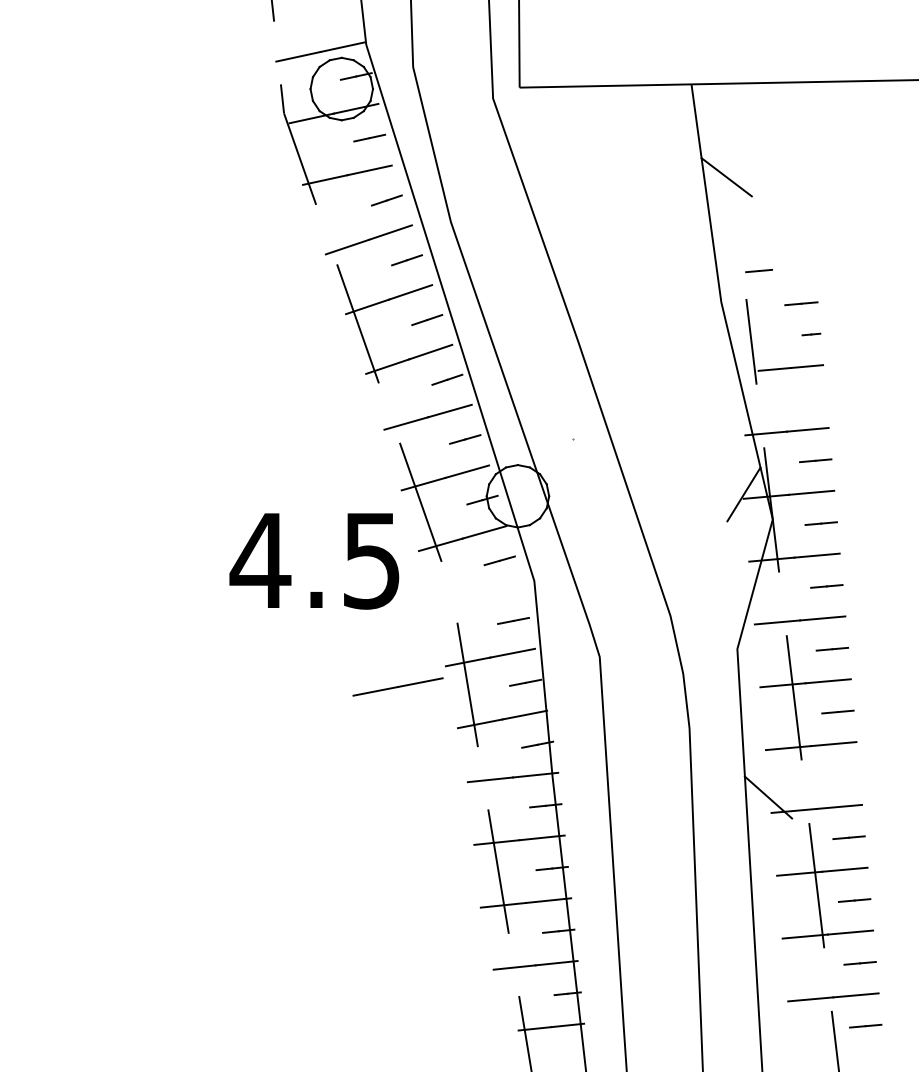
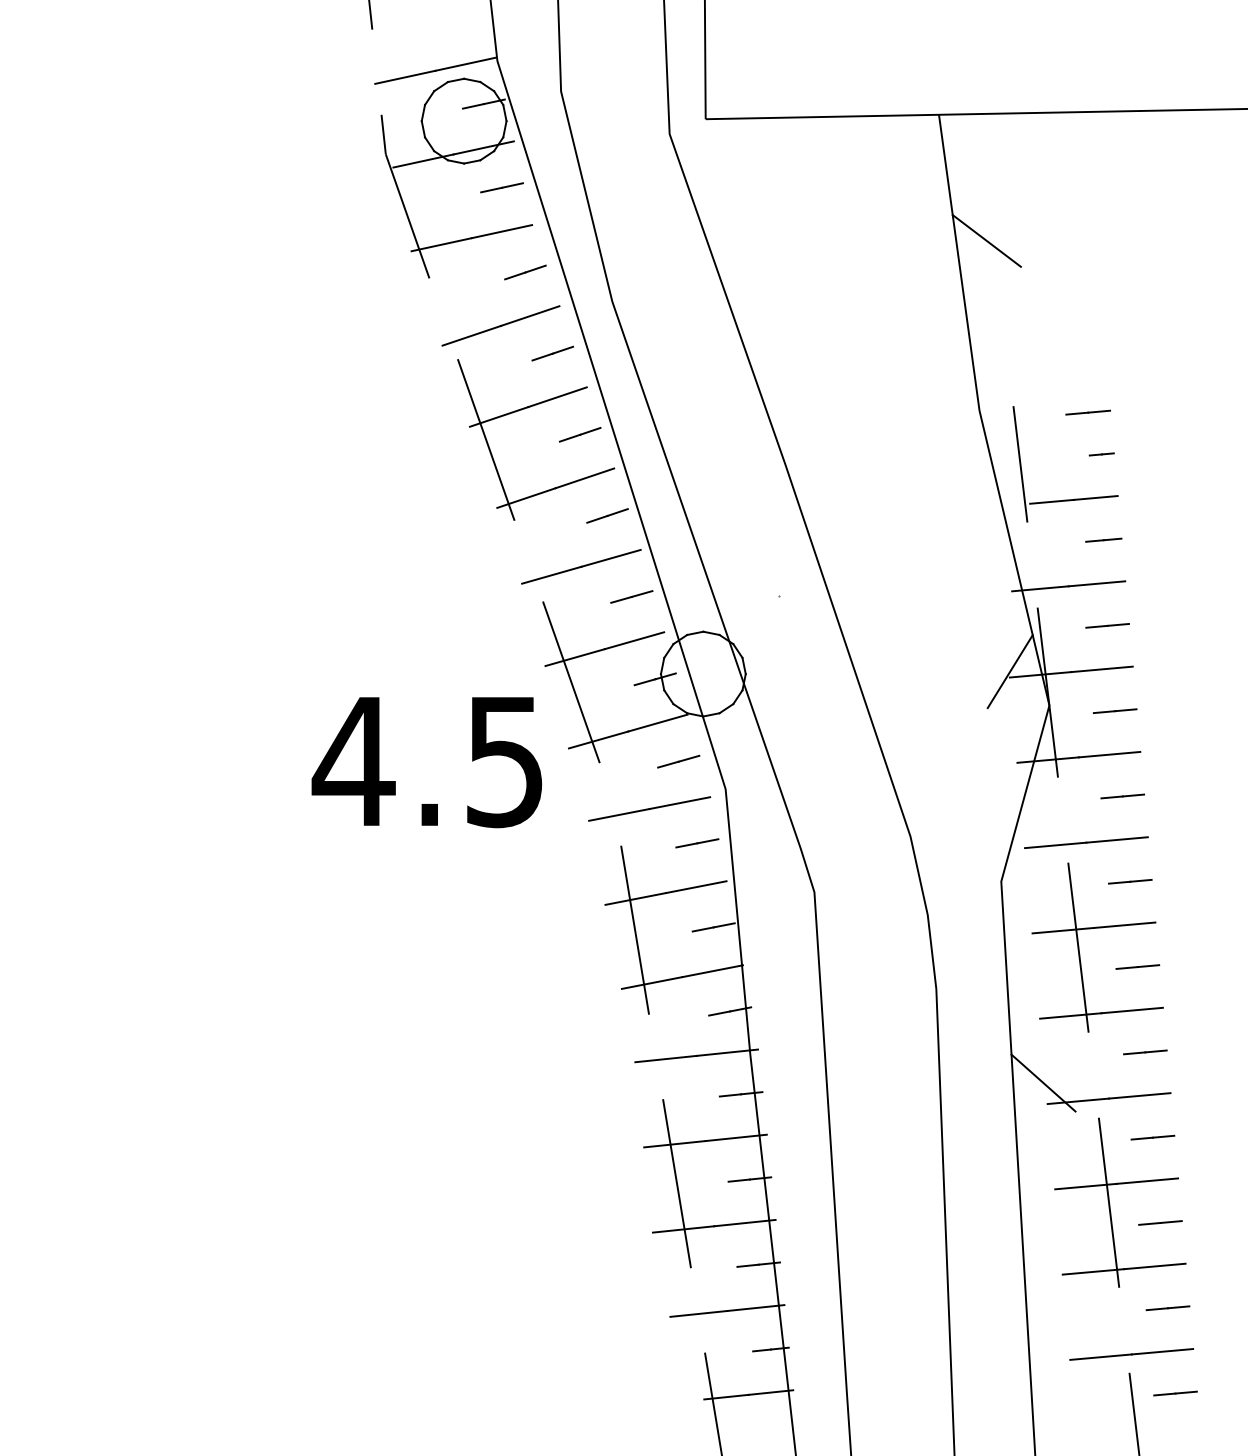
line: (758, 270) -> (1103, 539), moved
line: (398, 686) -> (649, 808), moved
line: (843, 774) -> (1145, 1052), added

